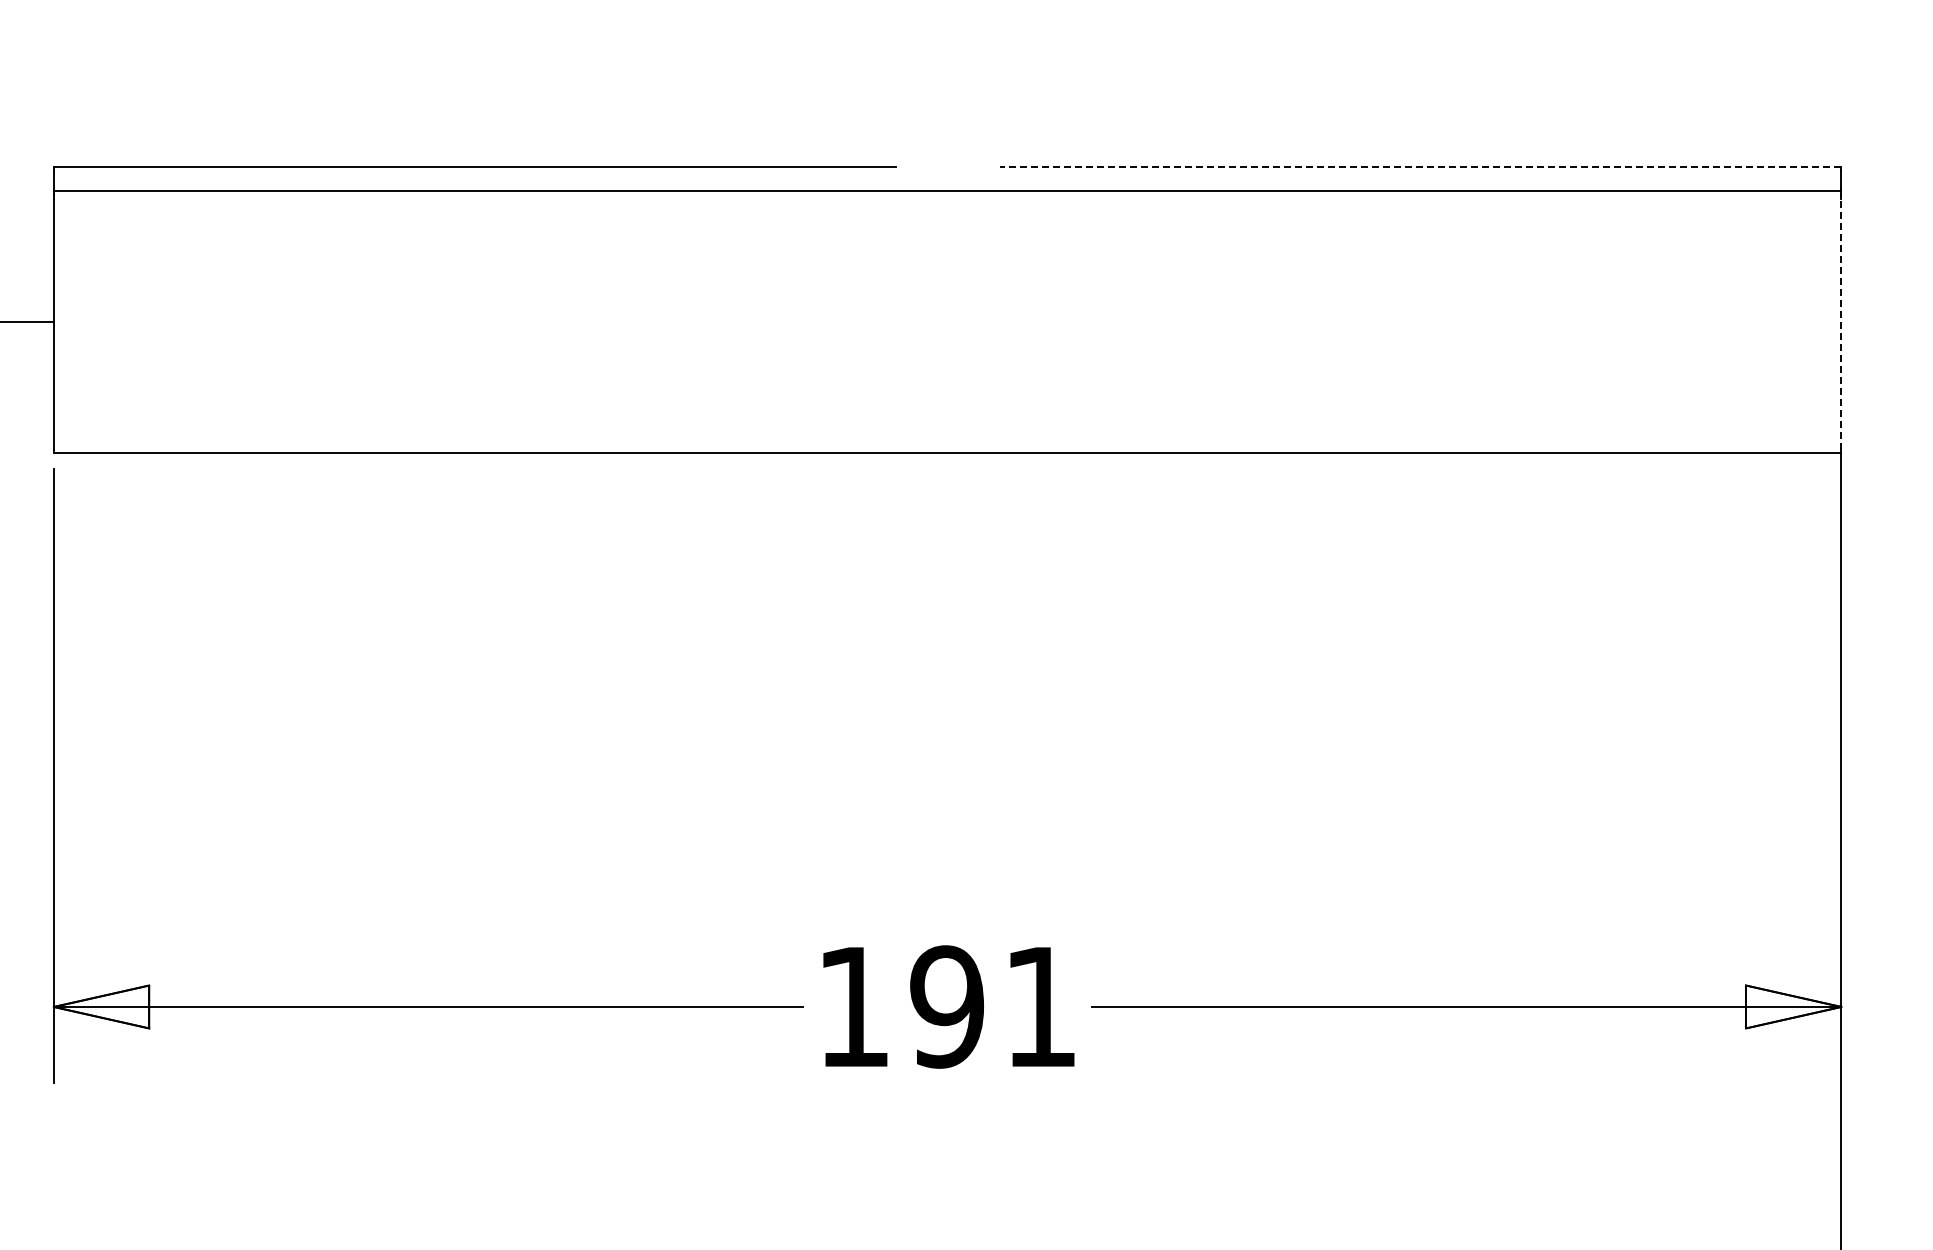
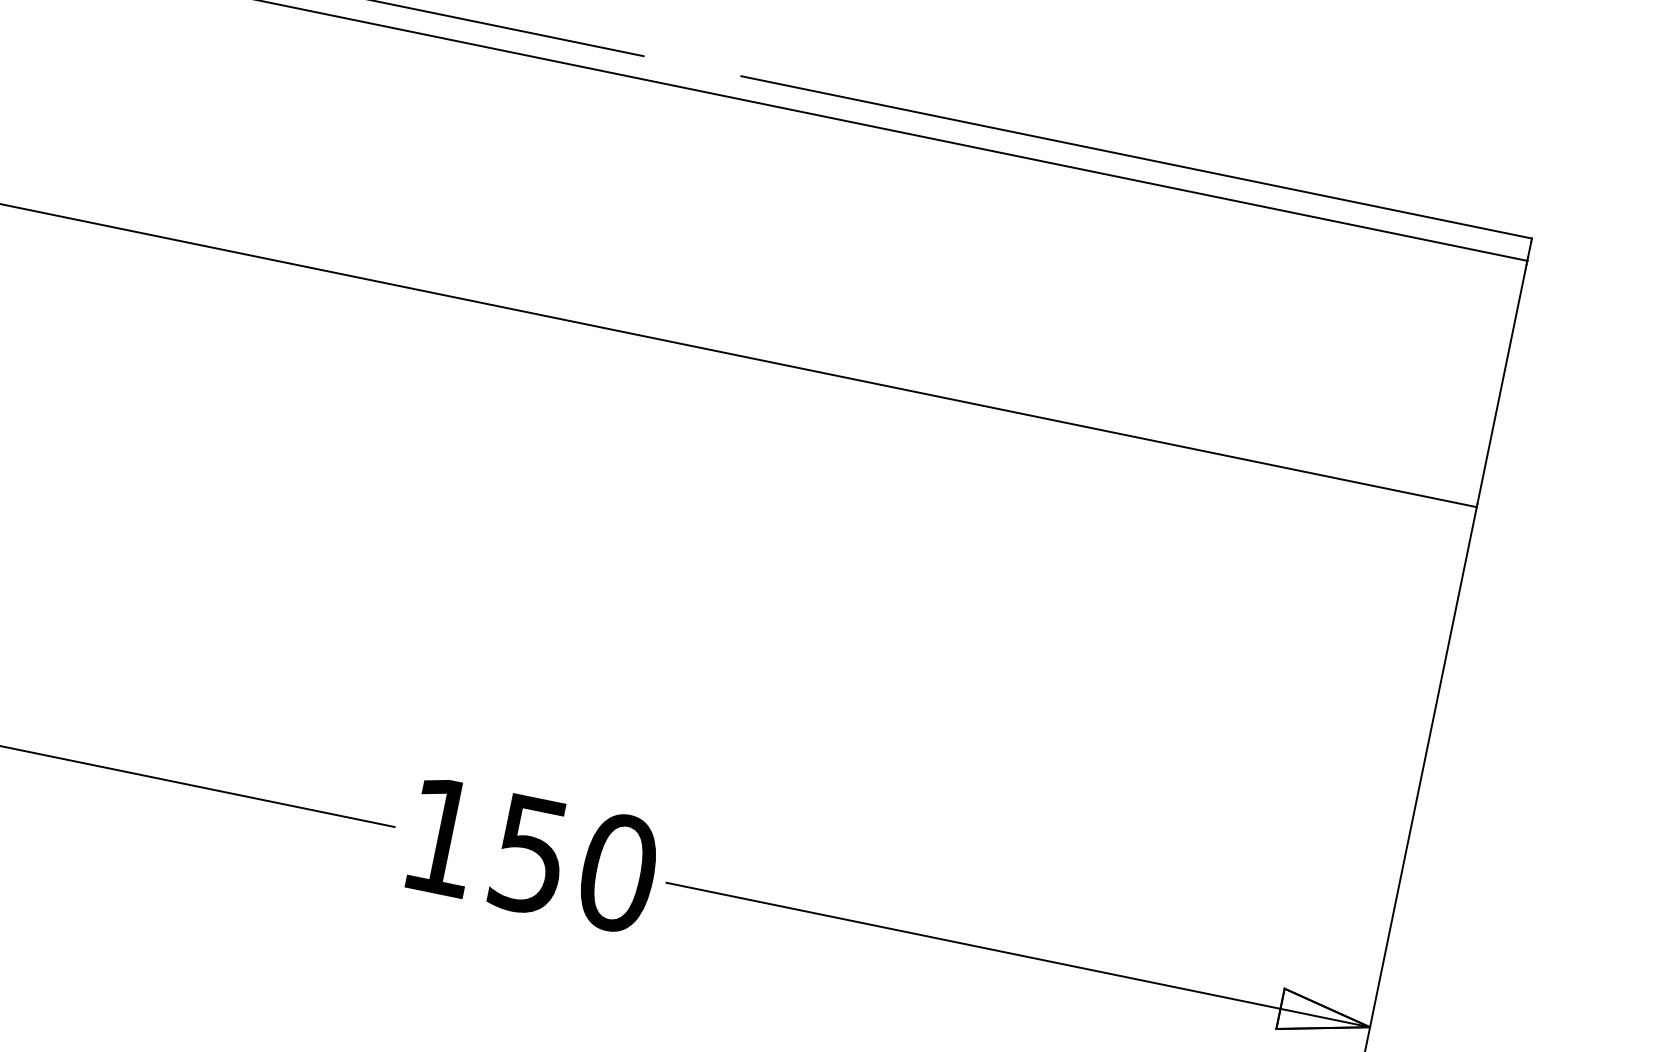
line: (1420, 167) -> (1136, 157), dashed -> solid
line: (1841, 323) -> (1502, 385), dashed -> solid
text: (994, 1006) -> (574, 863), 191 -> 150

